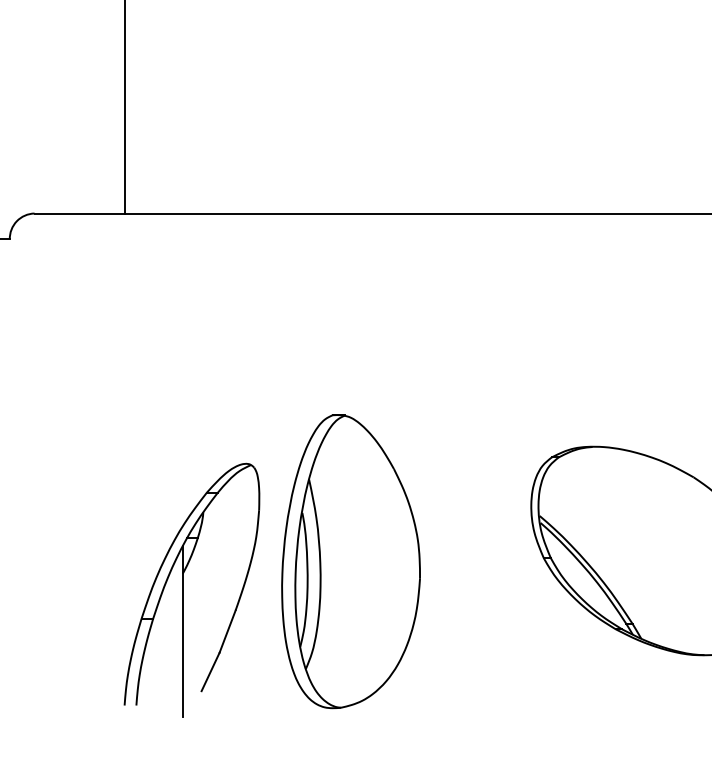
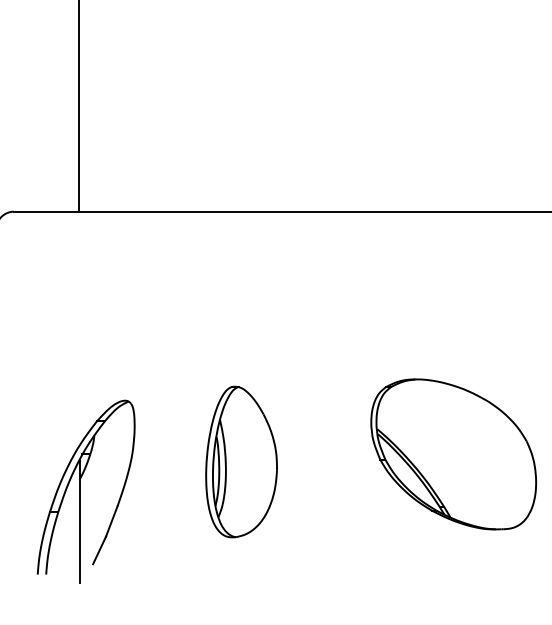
part: (350, 560) -> (241, 461), size x0.71
part: (191, 590) -> (85, 491), moved

